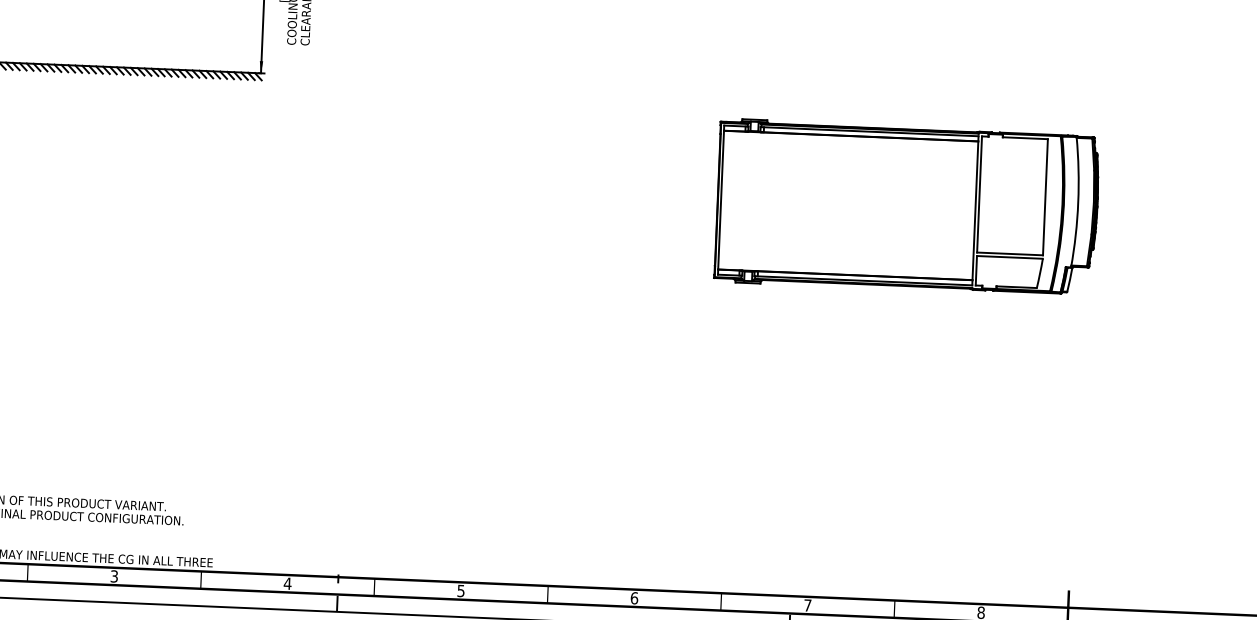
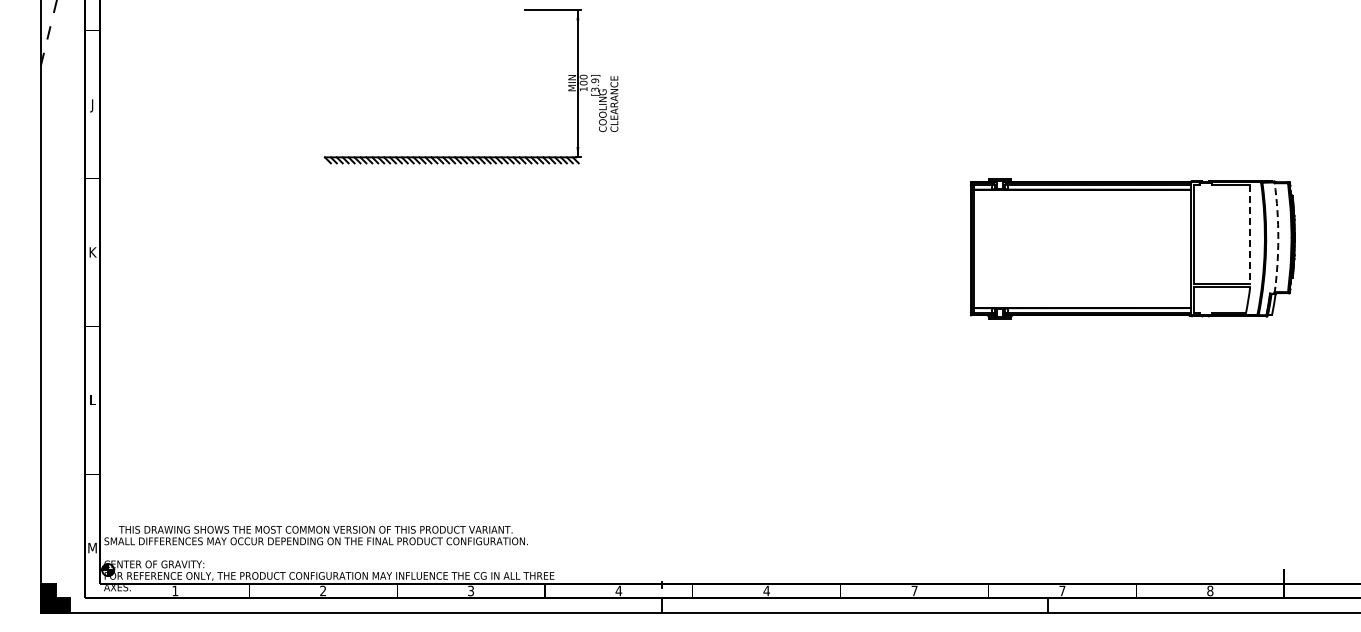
line: (1045, 196) -> (1250, 234), solid -> dashed
arc: (1078, 202) -> (1278, 238), solid -> dashed
text: (460, 590) -> (766, 590), 5 -> 4
text: (634, 597) -> (914, 590), 6 -> 7

